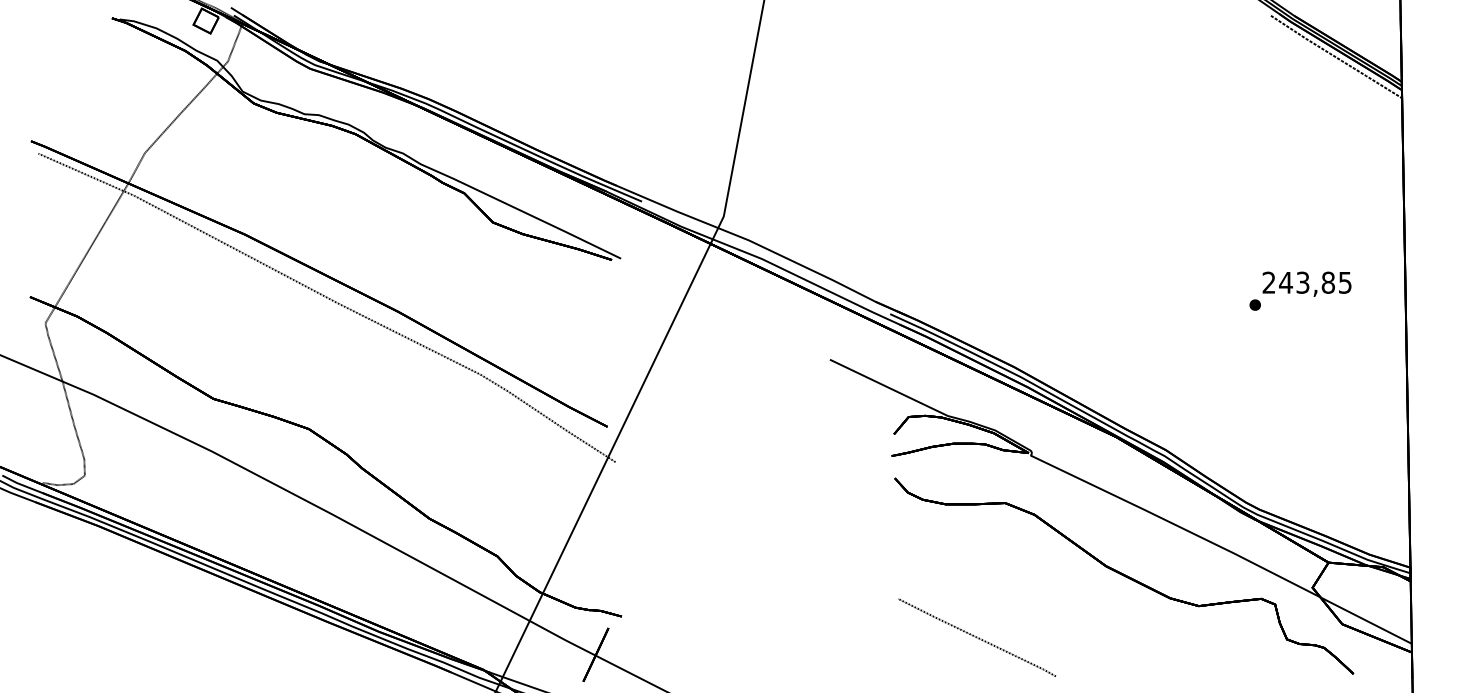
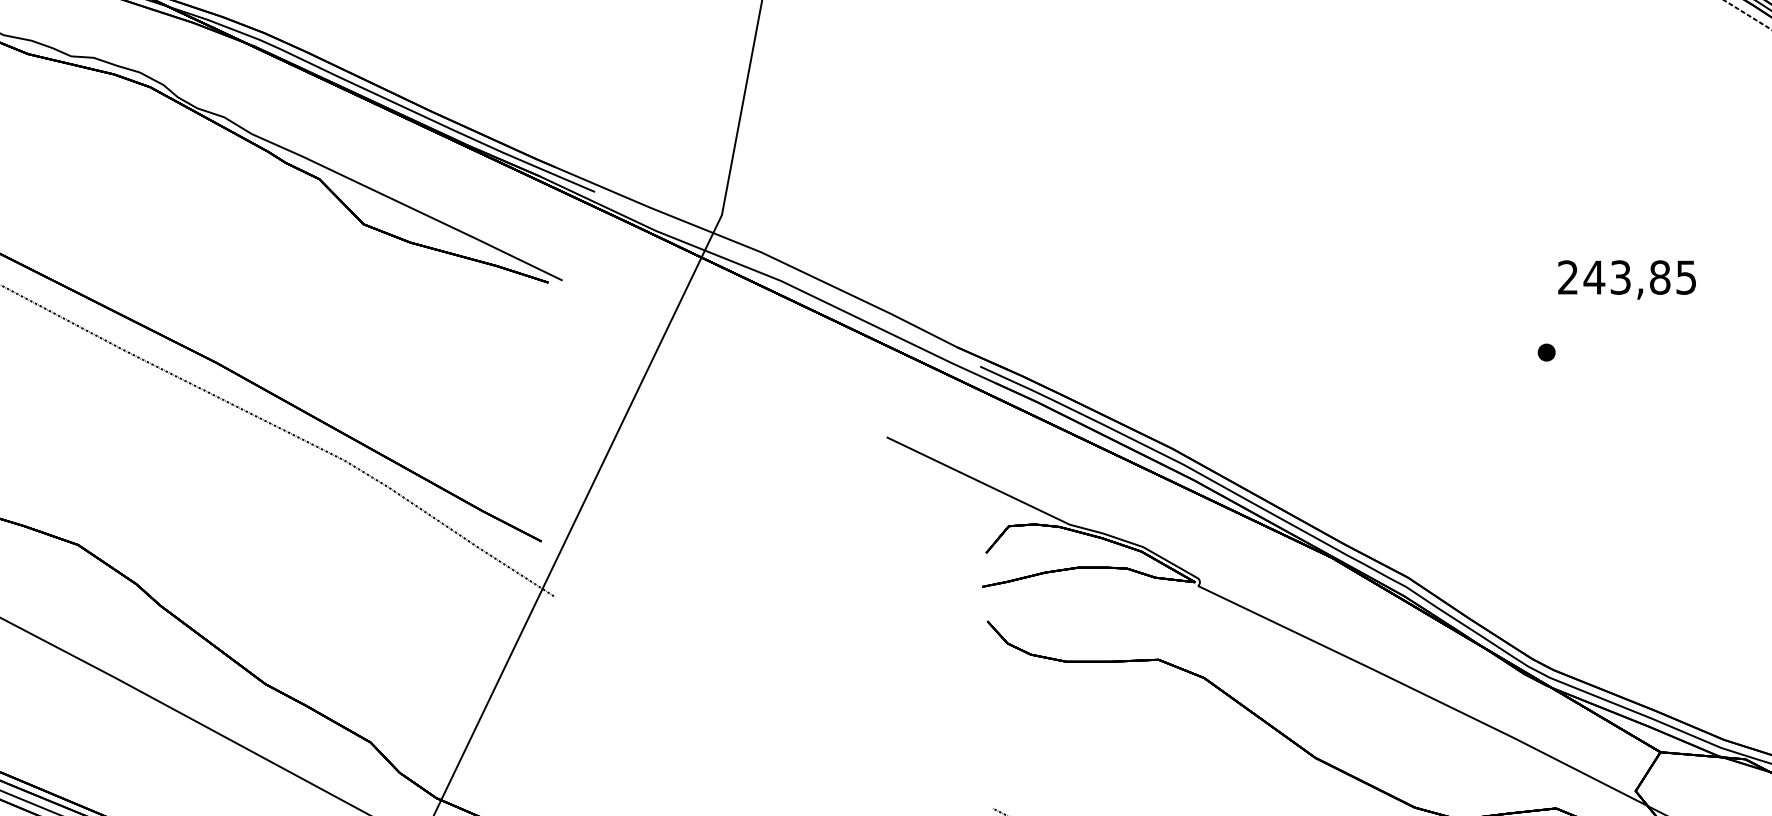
text: (1306, 283) -> (1626, 278), moved

